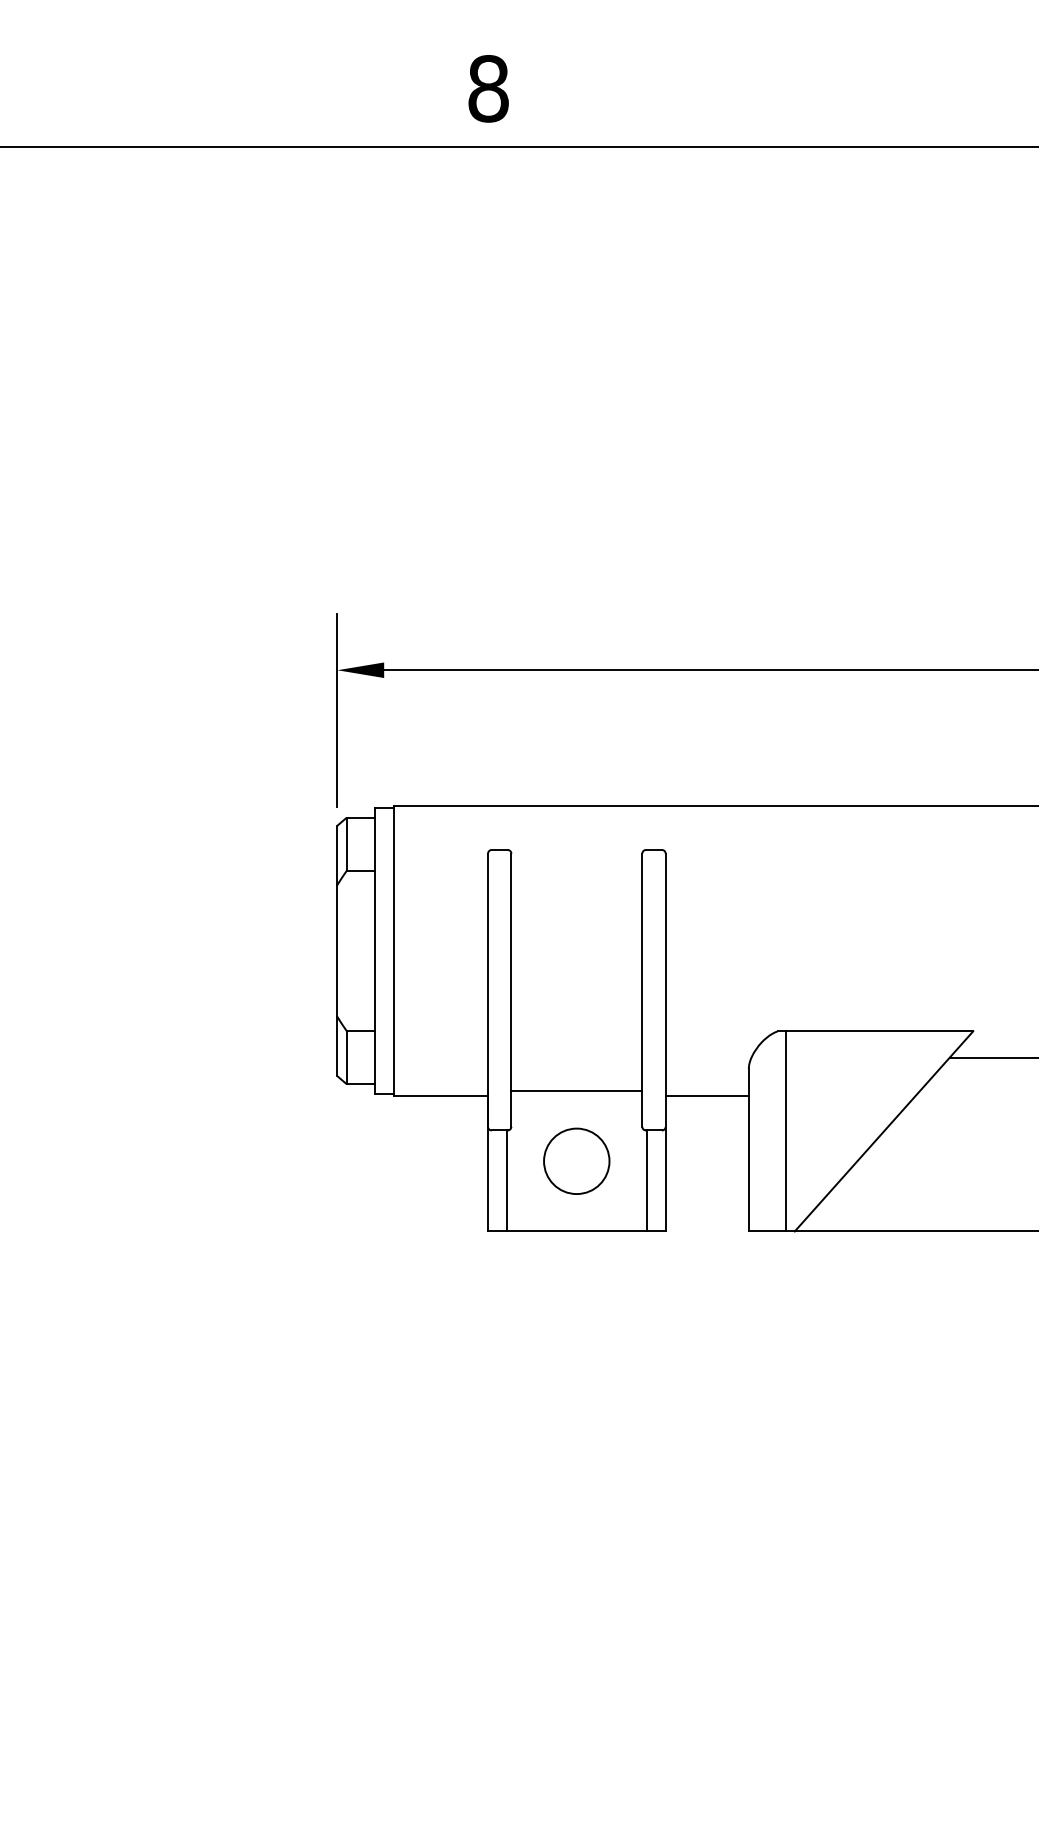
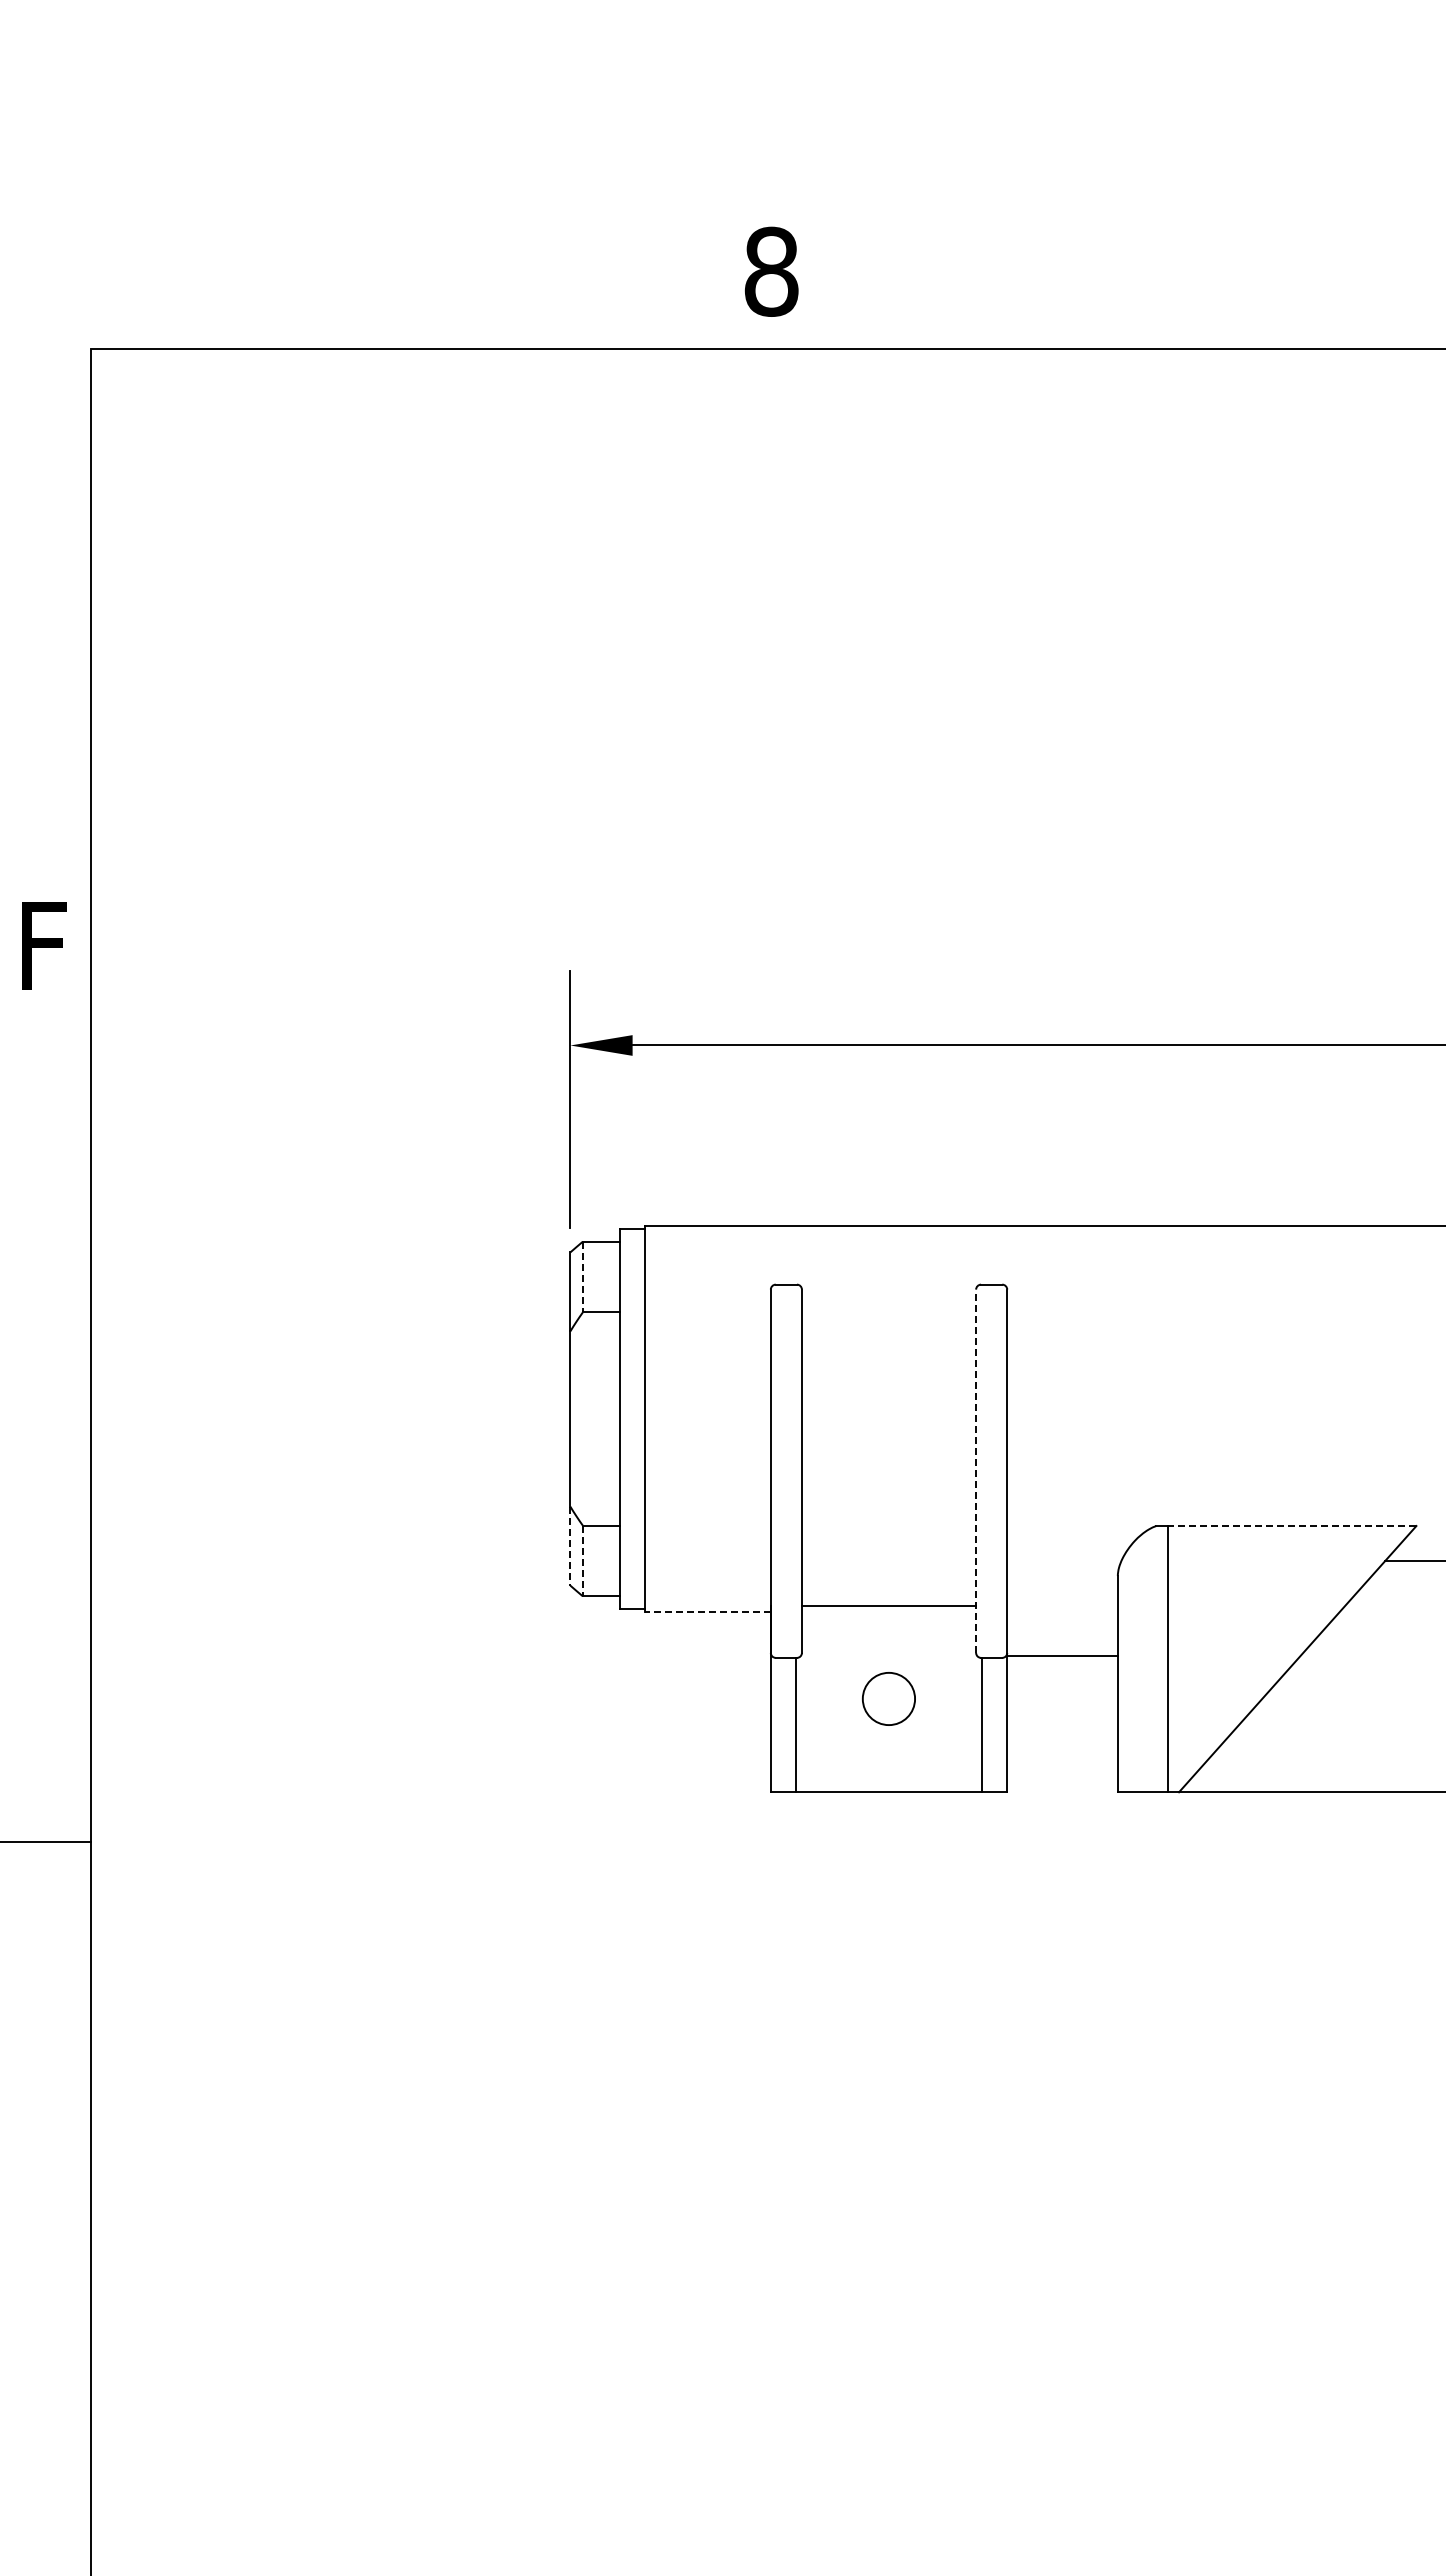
line: (346, 844) -> (582, 1277), solid -> dashed
line: (642, 990) -> (976, 1471), solid -> dashed
line: (879, 1031) -> (1291, 1526), solid -> dashed
line: (337, 1046) -> (570, 1546), solid -> dashed
line: (346, 1058) -> (582, 1561), solid -> dashed
line: (440, 1095) -> (707, 1611), solid -> dashed
line: (707, 1095) -> (1062, 1655), moved
circle: (576, 1160) -> (888, 1698), size x0.6

